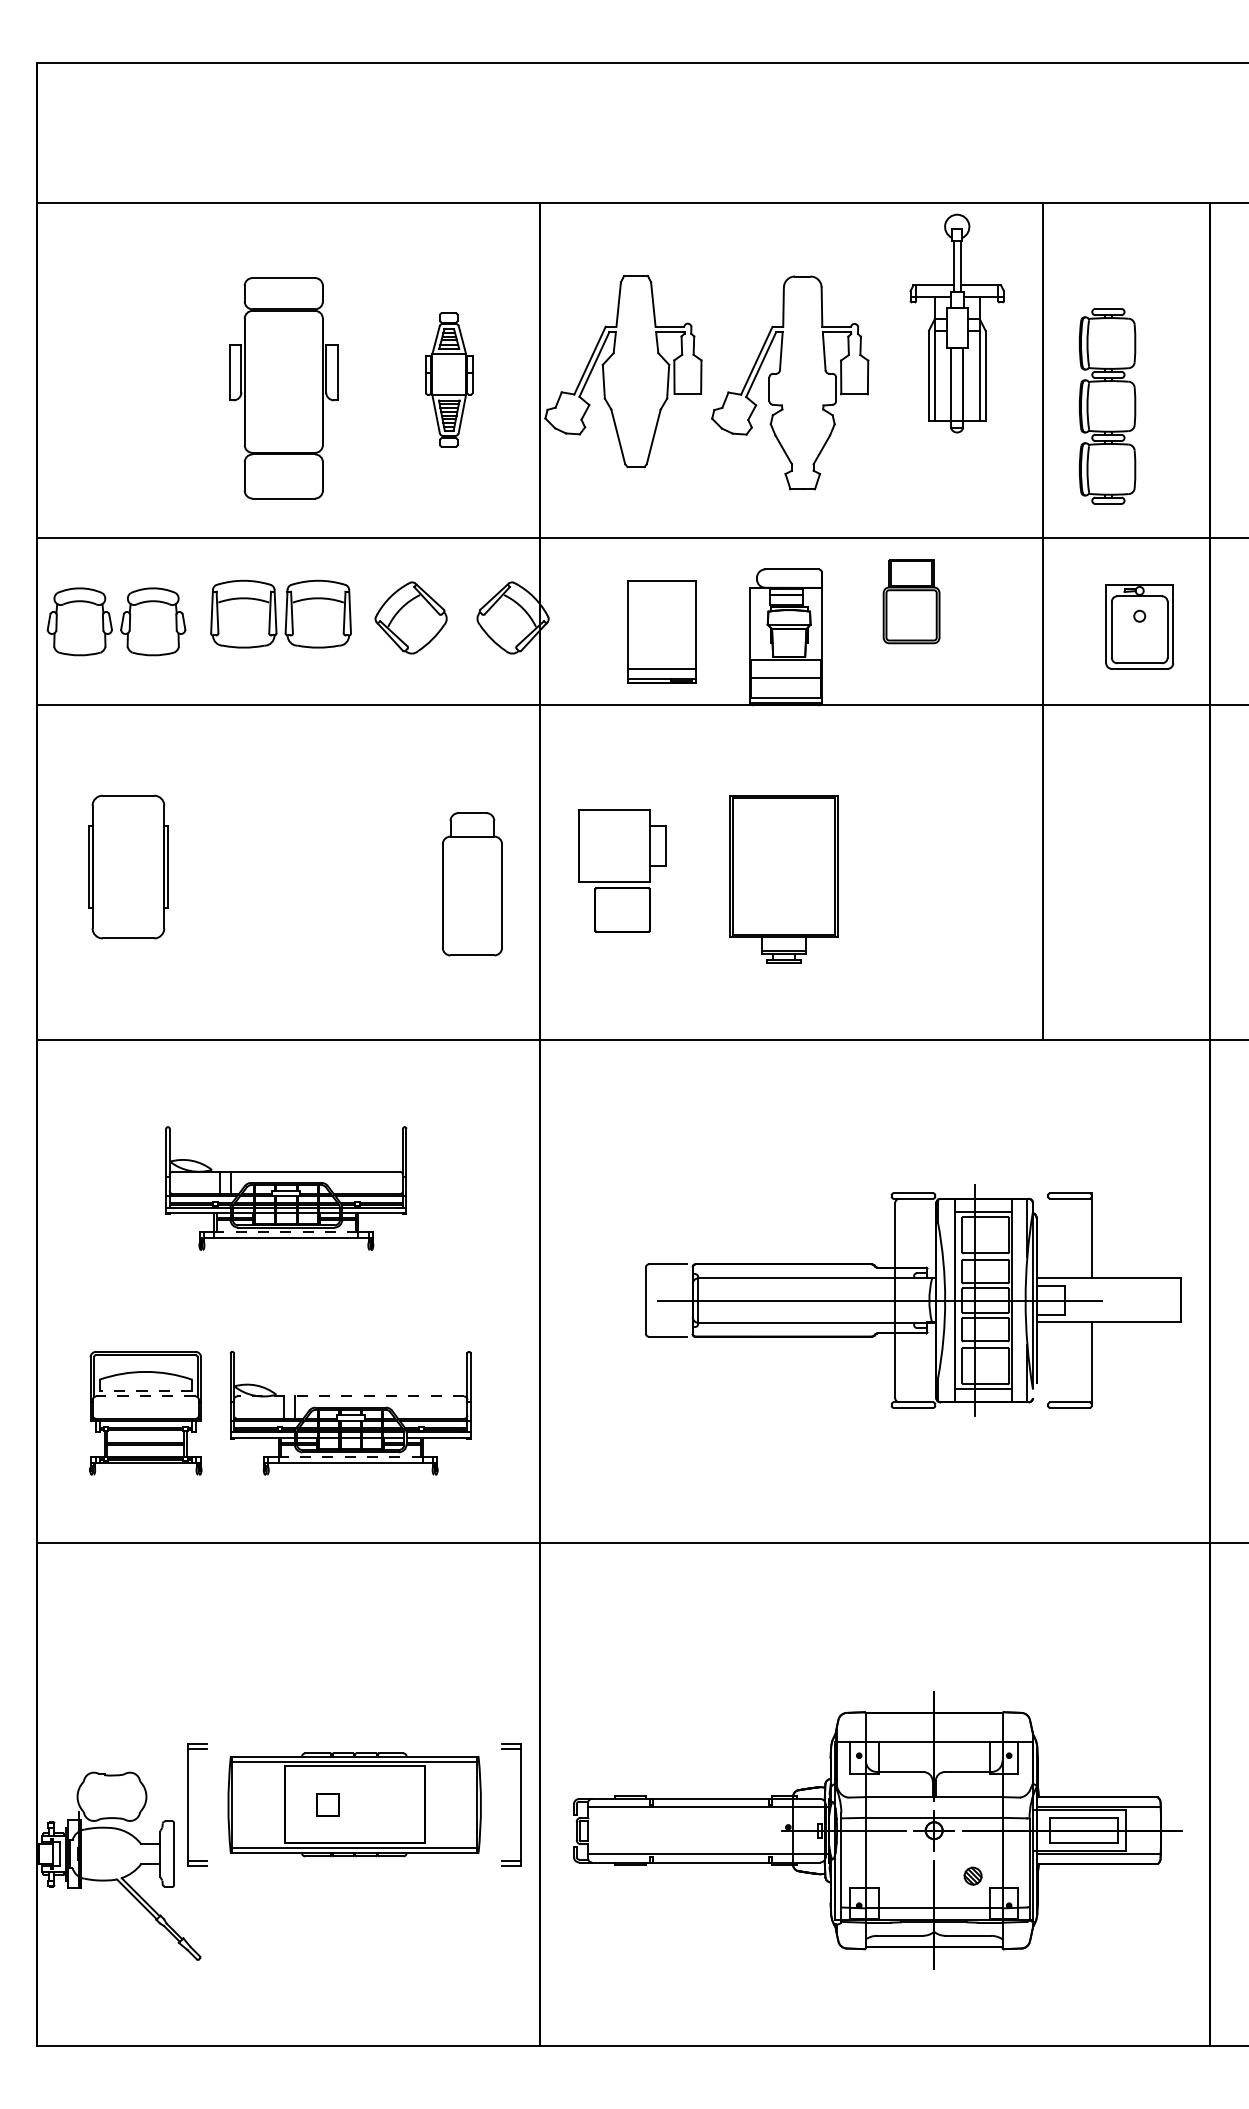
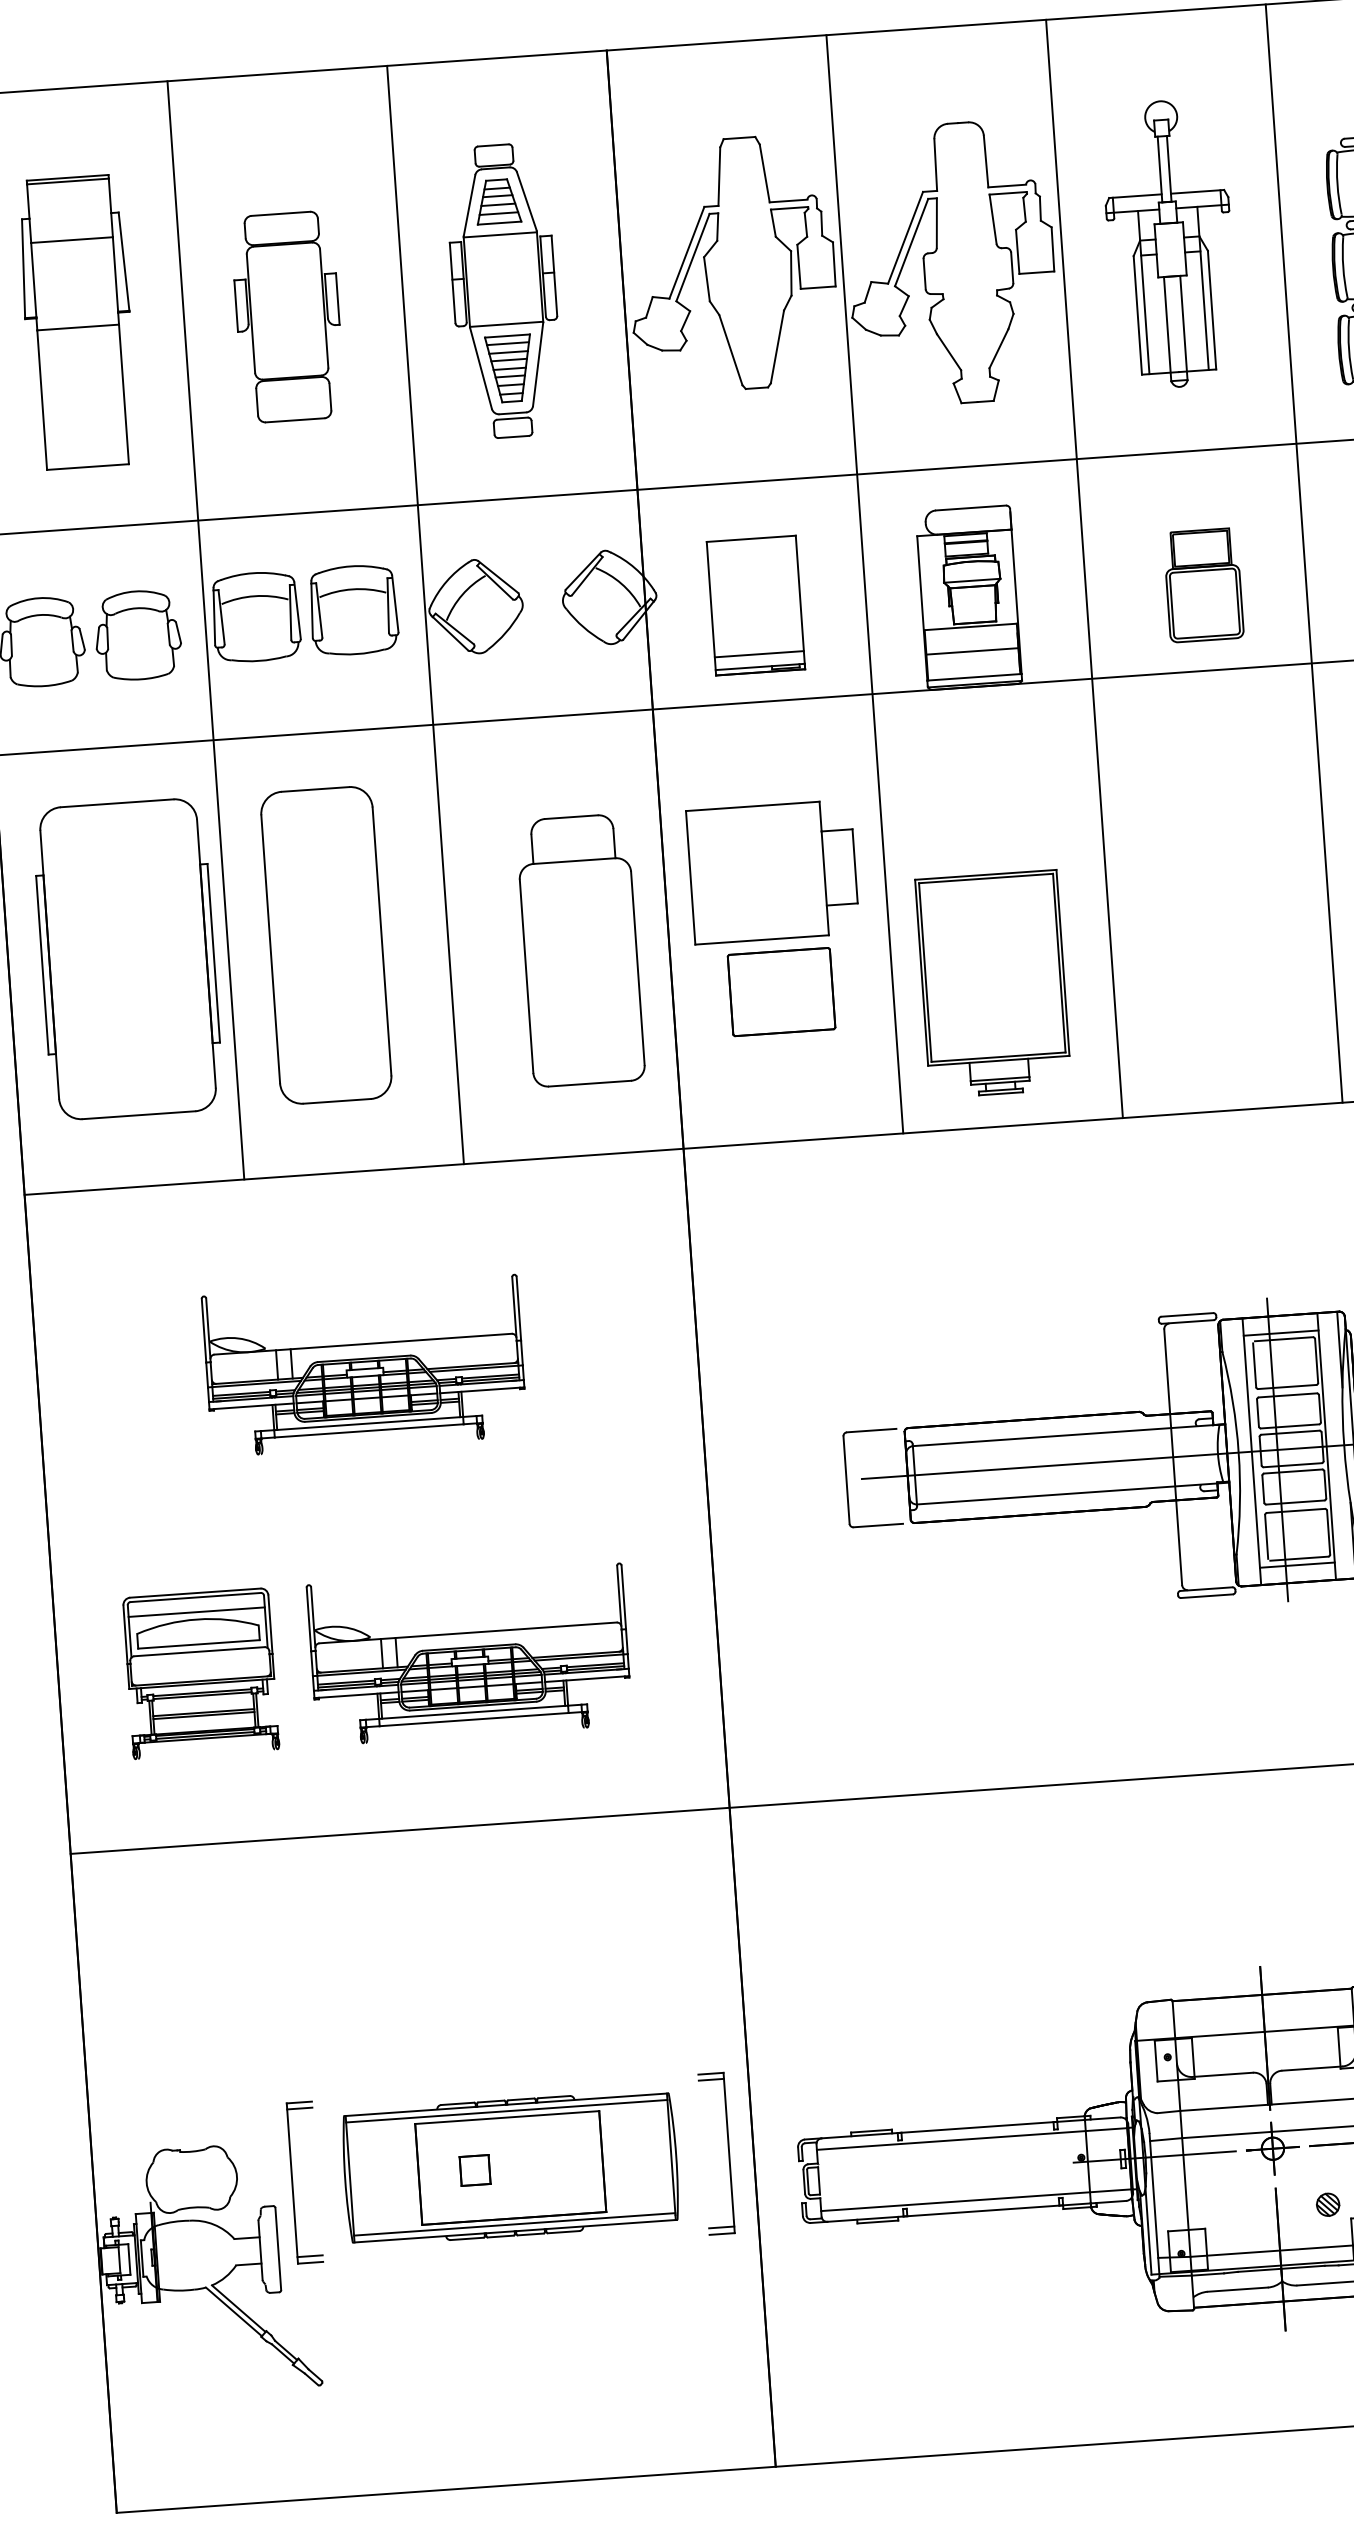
part: (956, 323) -> (1169, 244), moved
part: (448, 379) -> (503, 290), size x1.67
part: (123, 381) -> (77, 322), added
part: (283, 387) -> (287, 316), size x0.71
part: (911, 601) -> (1203, 585), moved
line: (204, 621) -> (205, 630), added
line: (372, 621) -> (425, 614), added
line: (707, 621) -> (864, 584), added
line: (875, 621) -> (1085, 568), added
part: (661, 631) -> (755, 604), moved
part: (128, 866) -> (128, 958), size x1.67
part: (279, 866) -> (326, 944), added
part: (622, 870) -> (776, 918), size x1.43
part: (783, 879) -> (992, 984), moved
part: (472, 883) -> (580, 949), size x1.43
line: (285, 1232) -> (367, 1423), dashed -> solid
line: (145, 1366) -> (196, 1612), added
line: (145, 1390) -> (198, 1643), dashed -> solid
line: (145, 1396) -> (199, 1651), dashed -> solid
line: (350, 1396) -> (467, 1632), dashed -> solid
line: (350, 1457) -> (473, 1712), dashed -> solid

